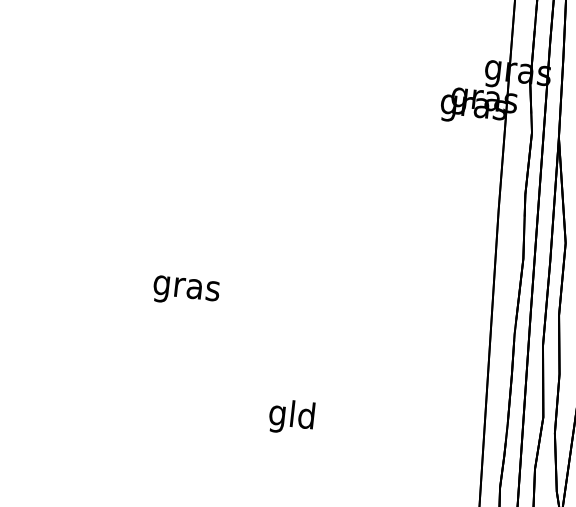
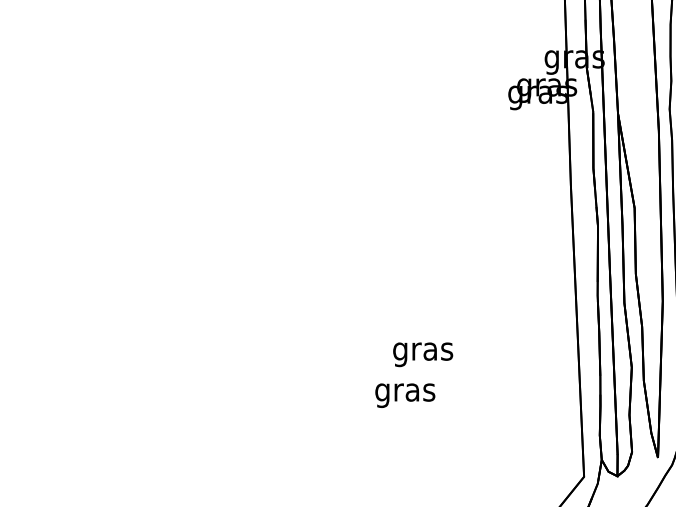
text: (186, 291) -> (423, 354), moved
text: (292, 417) -> (405, 392), gld -> gras

